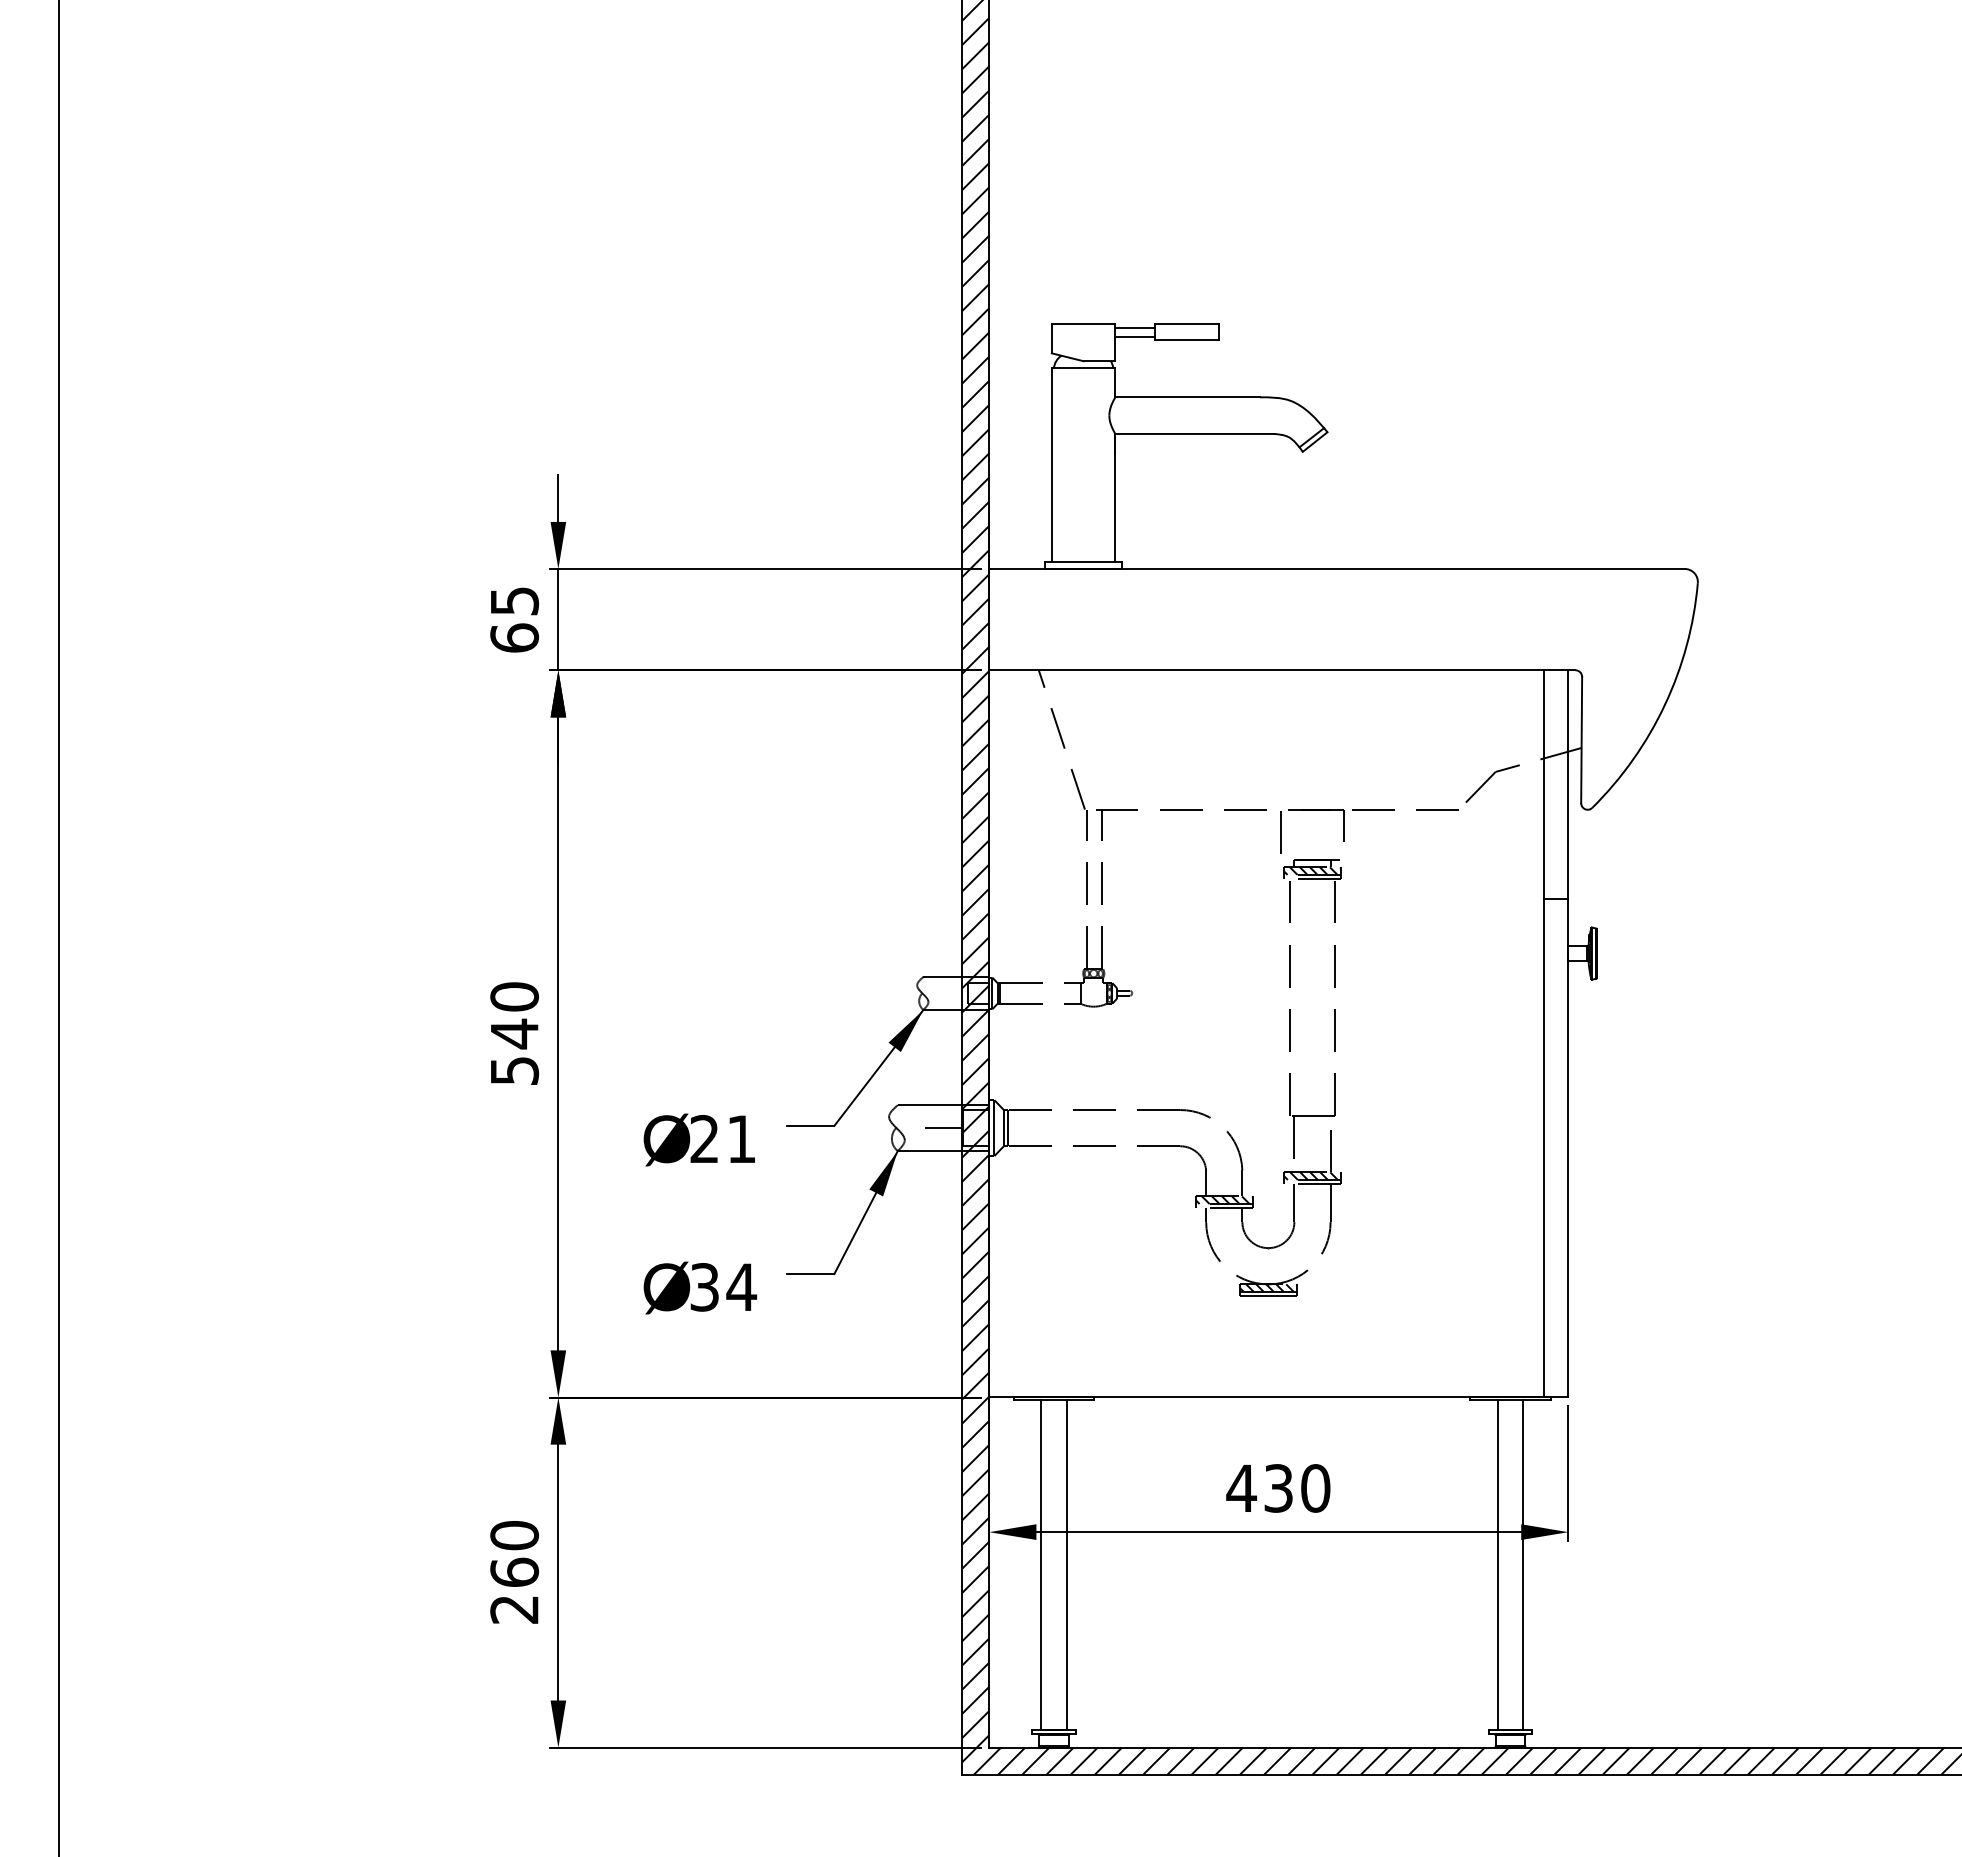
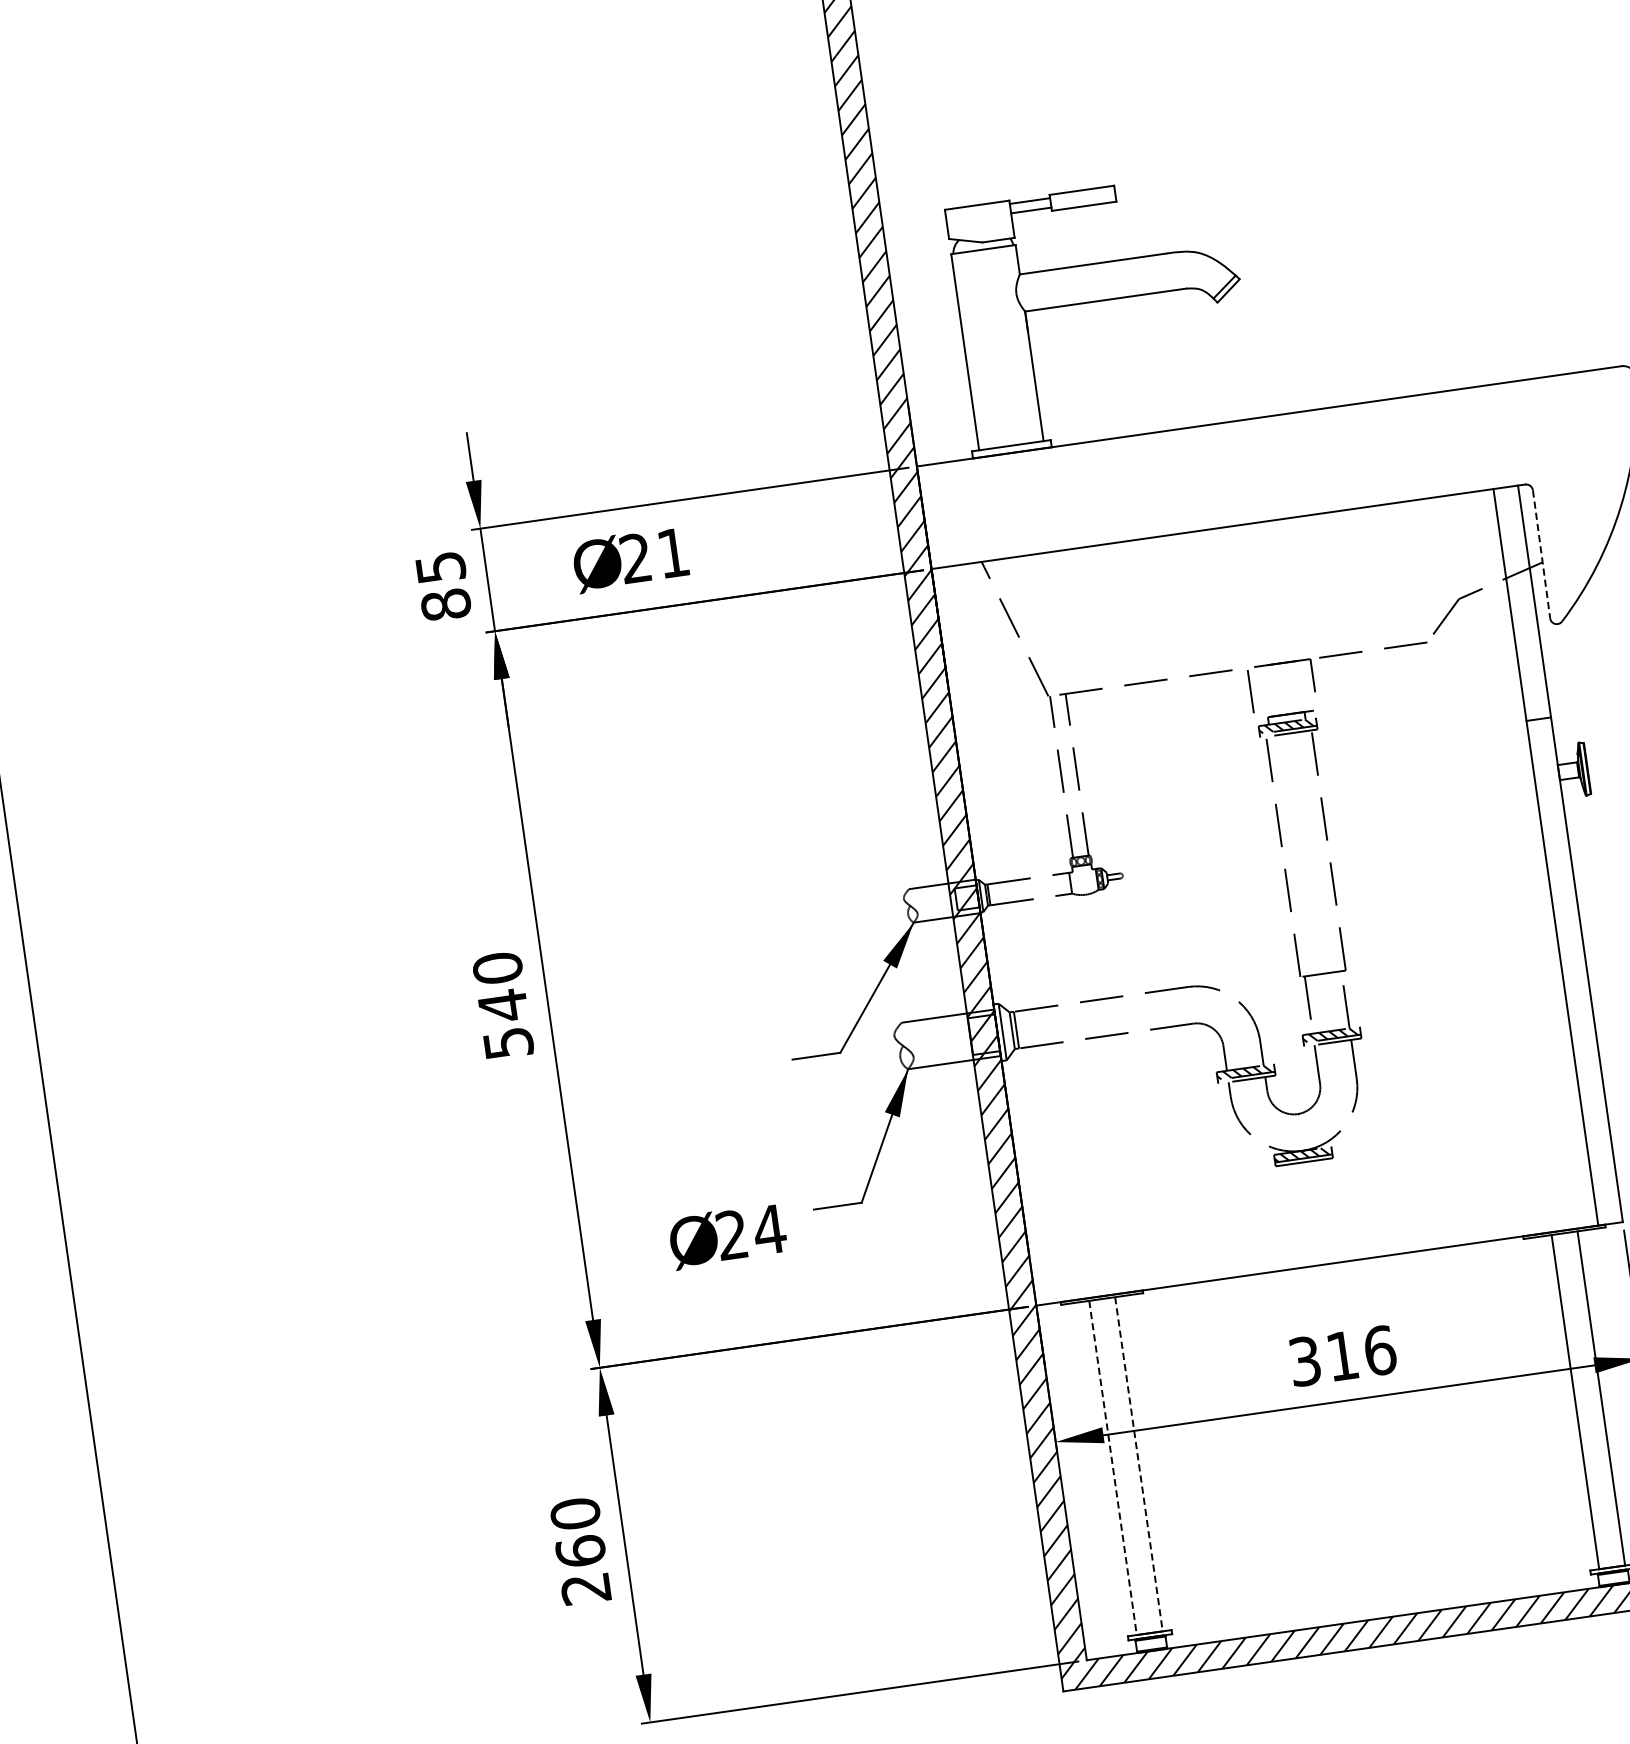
text: (514, 637) -> (445, 604), 65 -> 85
line: (1581, 740) -> (1541, 554), solid -> dashed
line: (943, 1128) -> (951, 1039), removed
text: (698, 1139) -> (629, 559), moved
text: (704, 1287) -> (732, 1235), 34 -> 24
text: (1278, 1488) -> (1342, 1356), 430 -> 316
line: (1041, 1565) -> (1113, 1468), solid -> dashed
line: (1066, 1565) -> (1138, 1464), solid -> dashed

